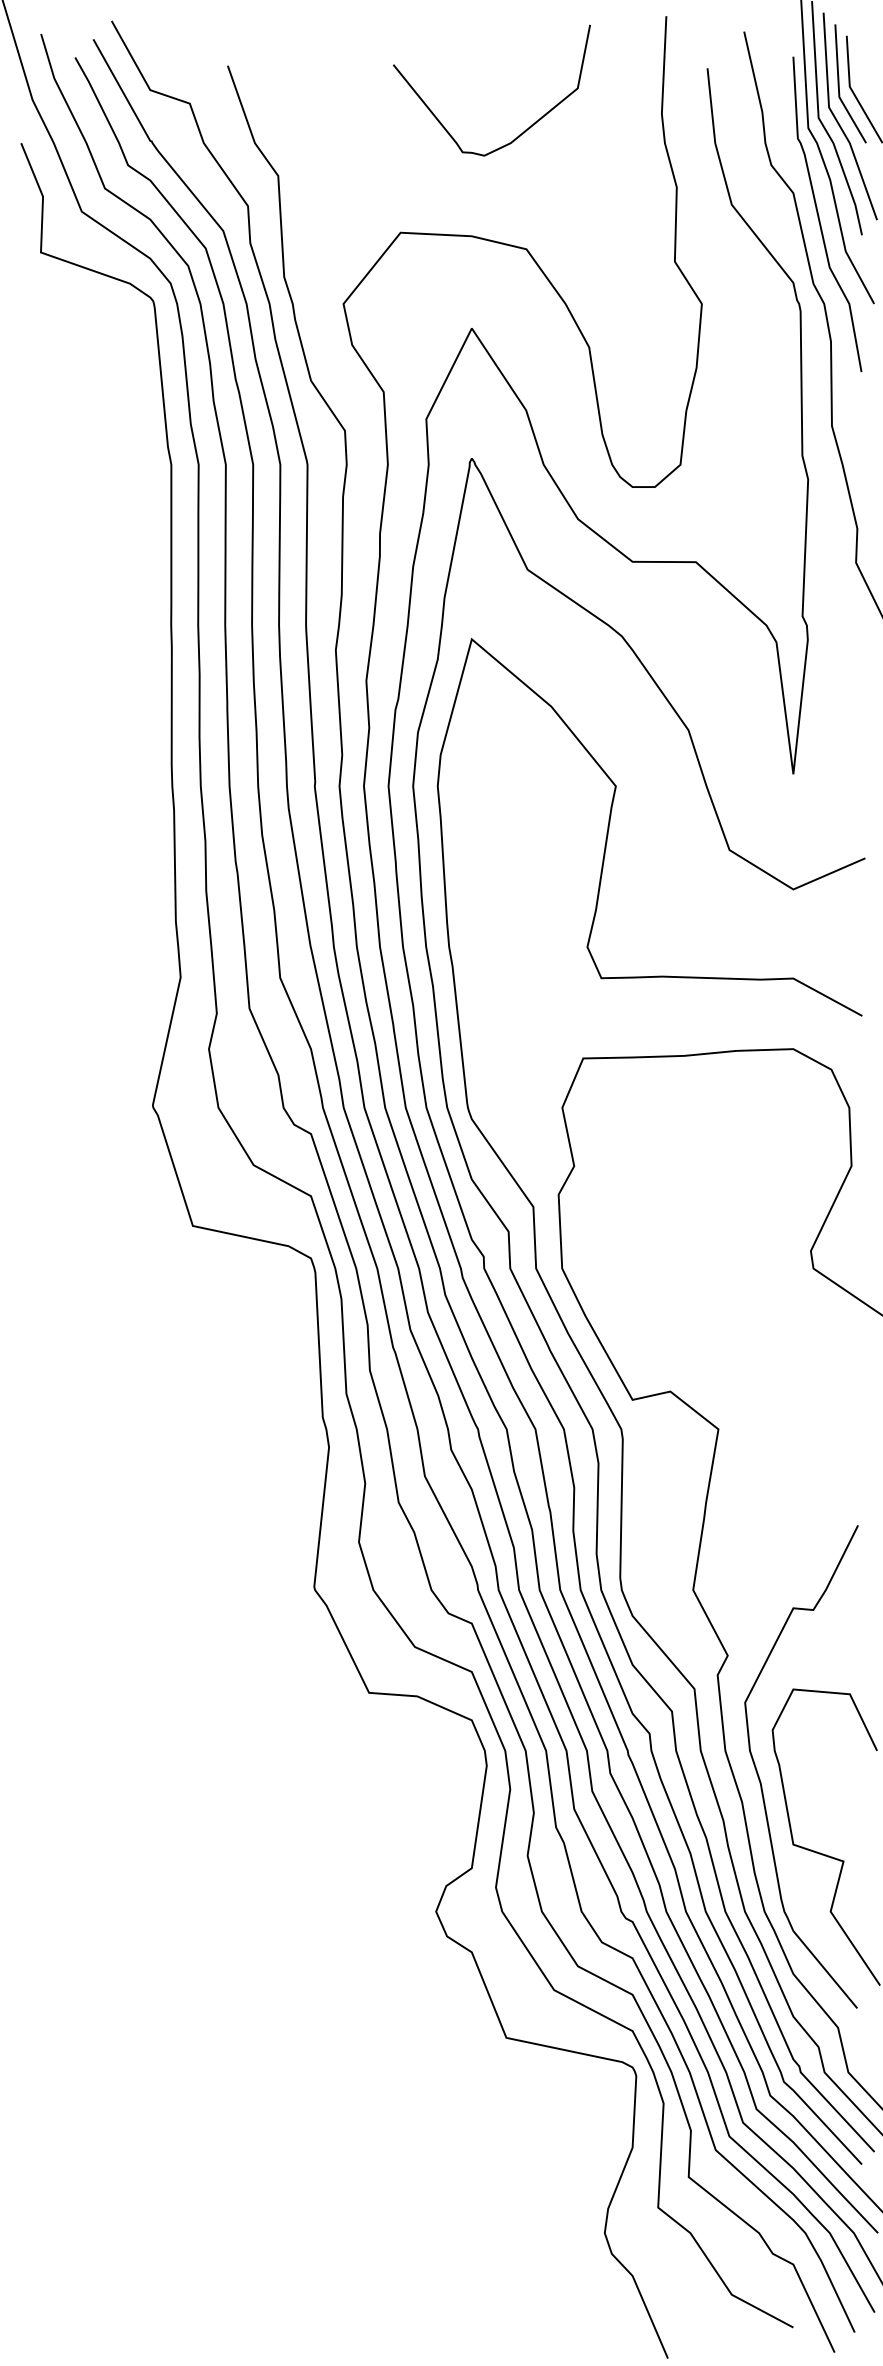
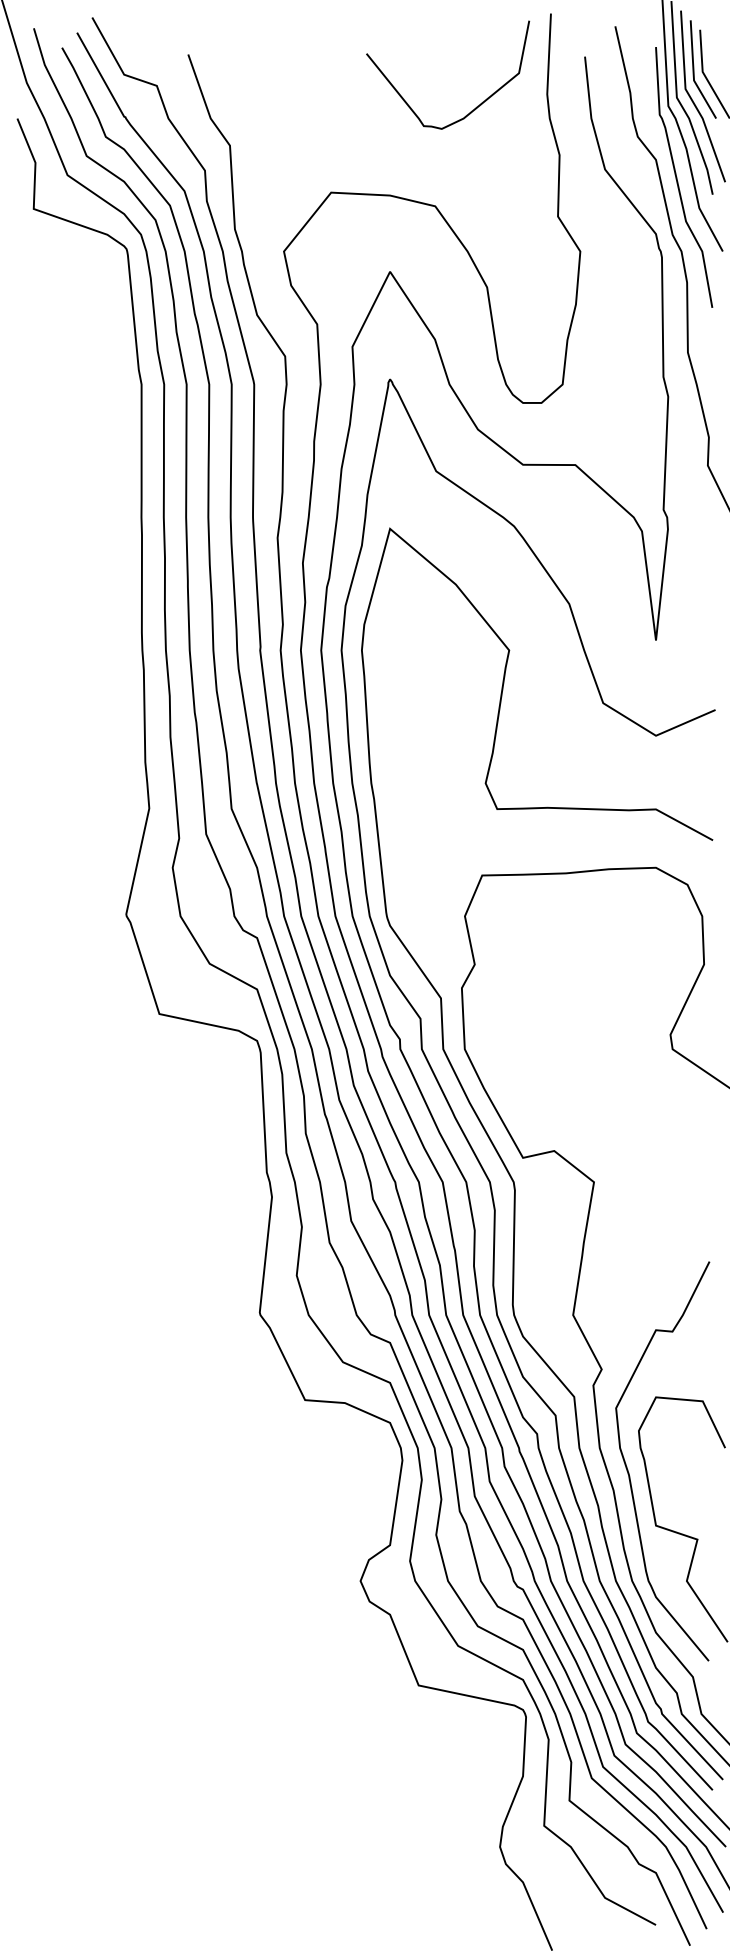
curve: (525, 129) -> (475, 107), moved

